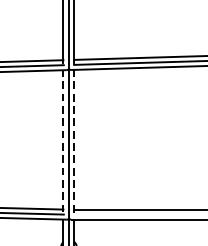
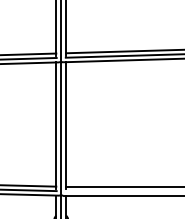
line: (63, 140) -> (56, 125), dashed -> solid
line: (74, 140) -> (66, 125), dashed -> solid

